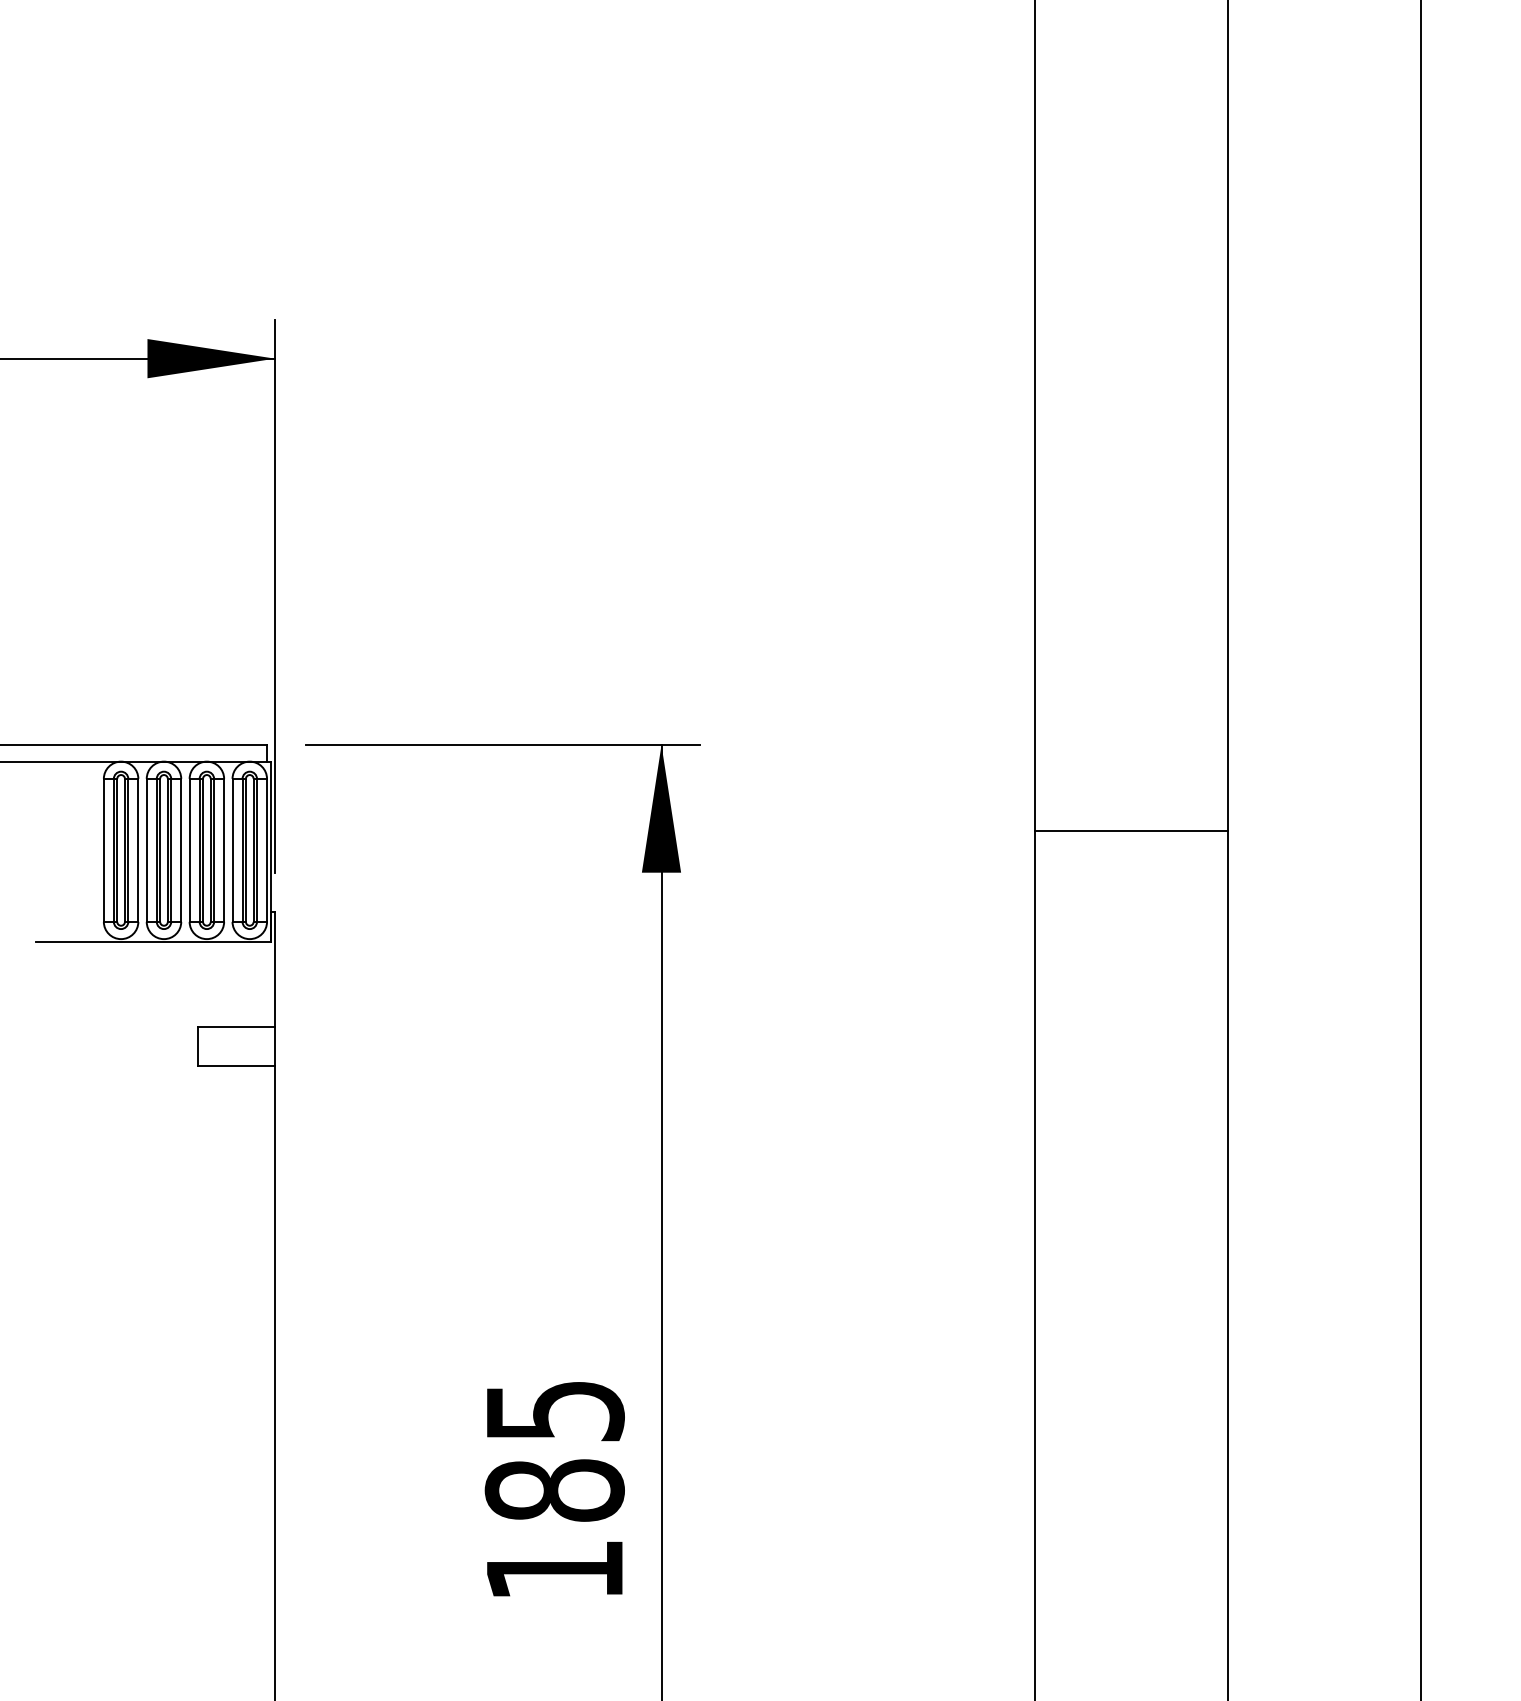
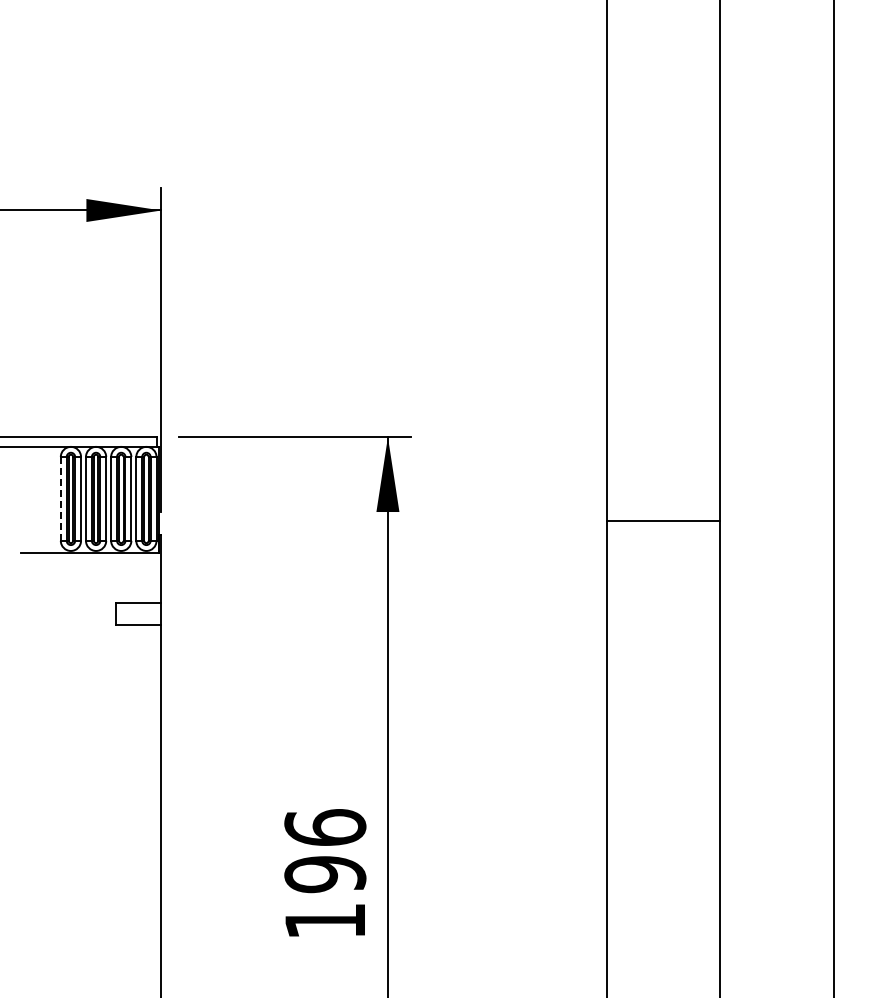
line: (1131, 830) -> (663, 520), moved
line: (103, 849) -> (60, 498), solid -> dashed
text: (555, 1451) -> (325, 851), 185 -> 196

